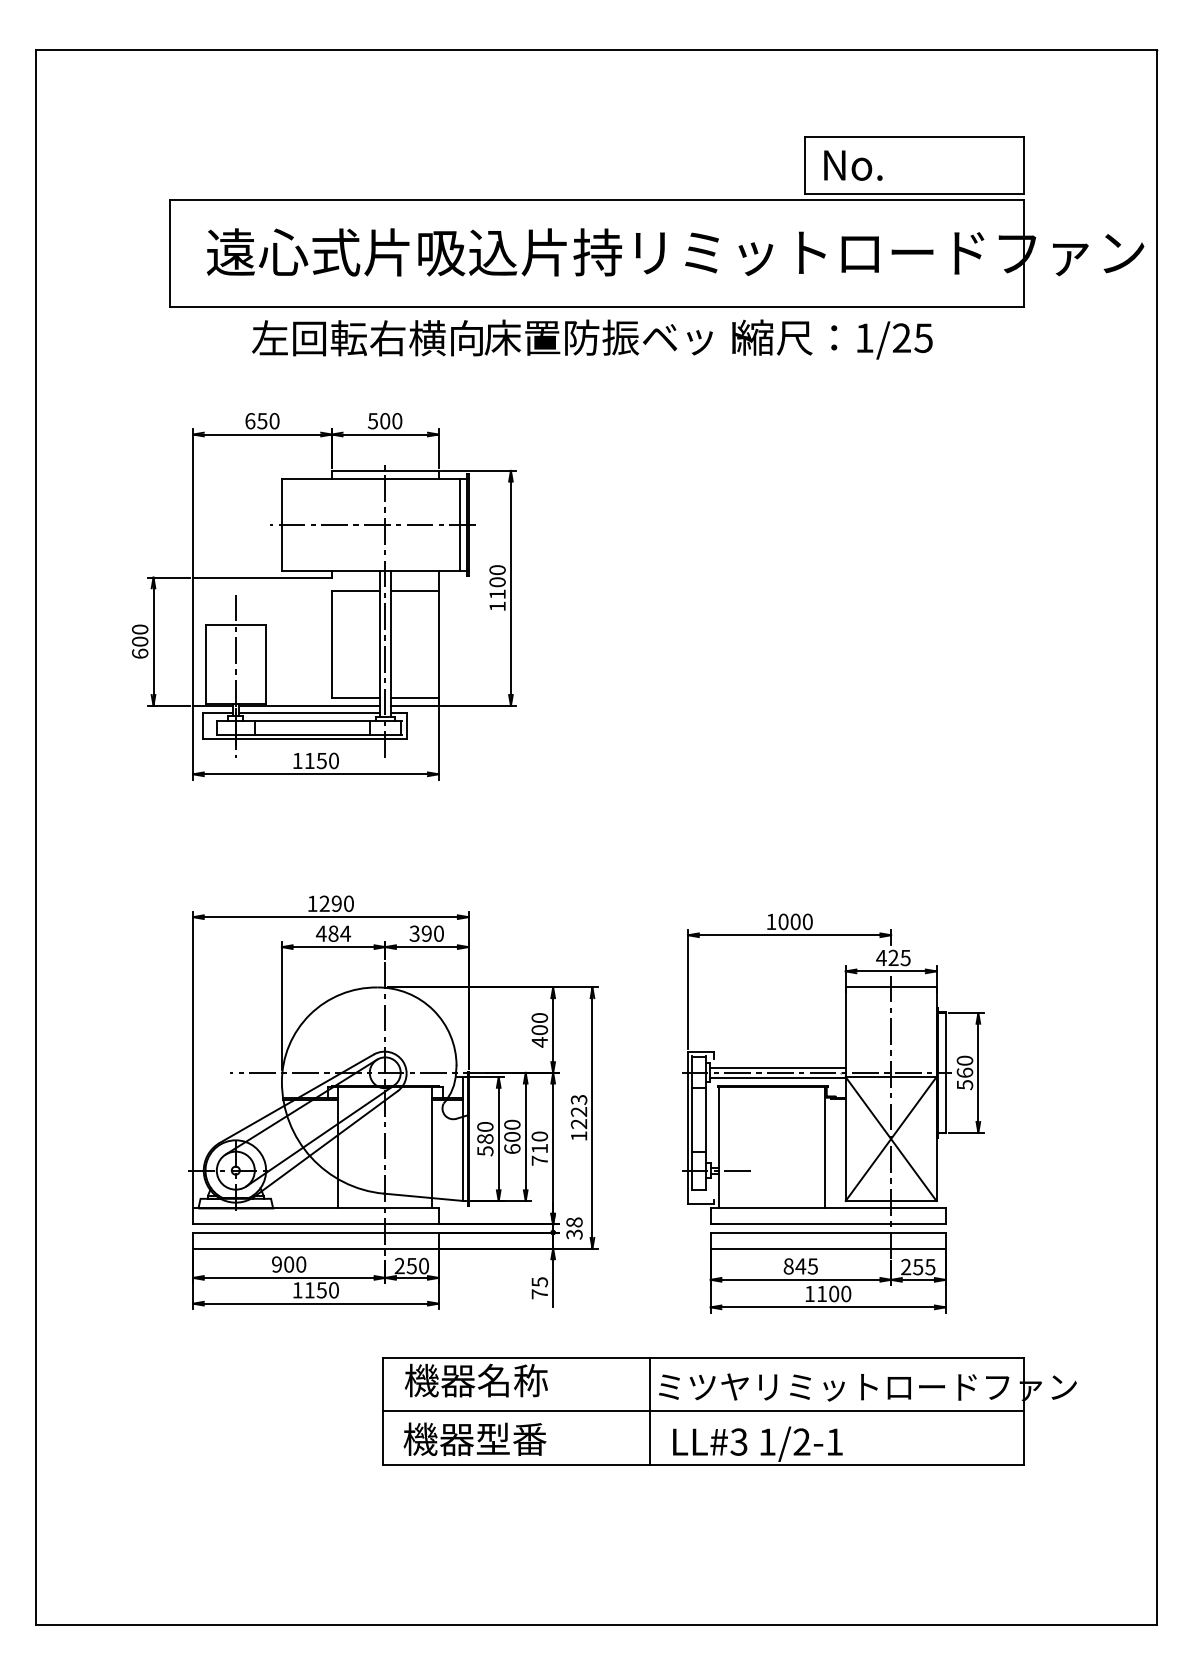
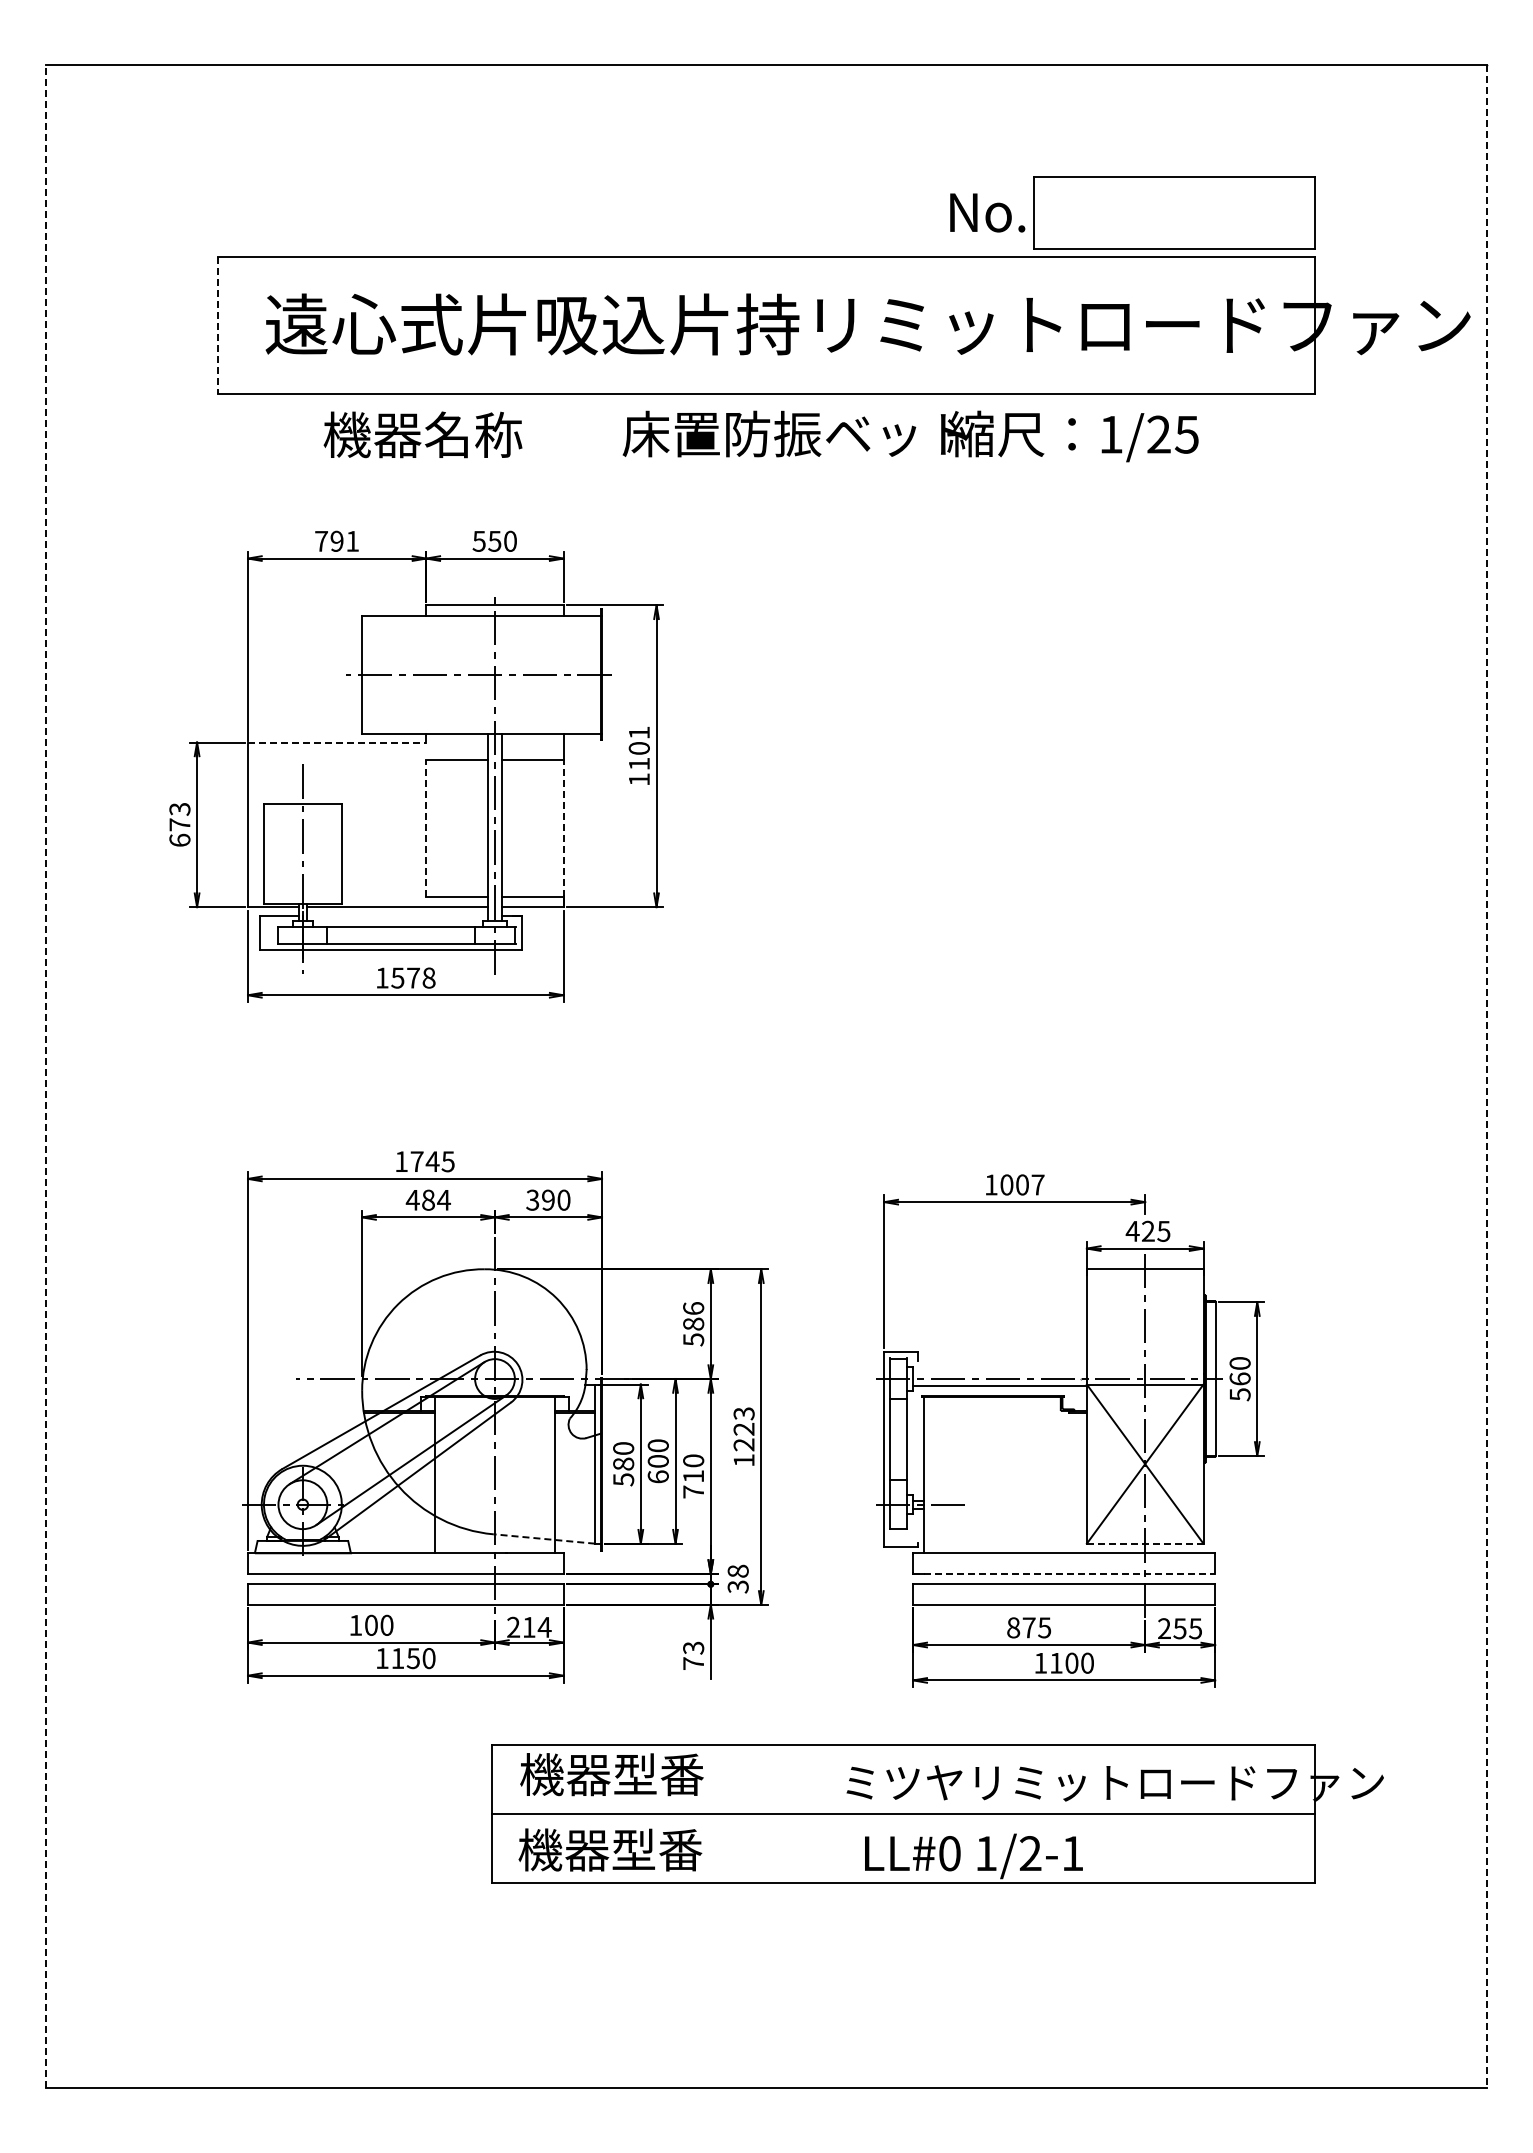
text: (853, 165) -> (987, 212), moved
line: (169, 253) -> (217, 325), solid -> dashed
text: (366, 338) -> (471, 434), 左回転右横向 -> 機器名称
text: (262, 420) -> (337, 540), 650 -> 791
text: (384, 420) -> (494, 540), 500 -> 550
line: (460, 524) -> (591, 674), removed
text: (496, 569) -> (638, 732), 1100 -> 1101
line: (262, 577) -> (337, 742), solid -> dashed
text: (139, 635) -> (179, 816), 600 -> 673
line: (331, 644) -> (426, 828), solid -> dashed
line: (438, 644) -> (563, 828), solid -> dashed
line: (309, 713) -> (397, 916), removed
text: (321, 760) -> (413, 977), 1150 -> 1578
line: (36, 837) -> (46, 1076), solid -> dashed
line: (1156, 837) -> (1486, 1076), solid -> dashed
text: (336, 903) -> (432, 1161), 1290 -> 1745
text: (807, 921) -> (1037, 1184), 1000 -> 1007
text: (539, 1030) -> (693, 1324), 400 -> 586
line: (777, 1067) -> (999, 1372), removed
line: (825, 1147) -> (1060, 1475), removed
line: (423, 1196) -> (543, 1538), solid -> dashed
line: (891, 1200) -> (1145, 1543), solid -> dashed
line: (828, 1224) -> (1064, 1573), solid -> dashed
text: (276, 1263) -> (355, 1624), 900 -> 100
text: (417, 1265) -> (536, 1626), 250 -> 214
text: (801, 1266) -> (1029, 1627), 845 -> 875
text: (539, 1281) -> (693, 1647), 75 -> 73
text: (513, 1380) -> (659, 1774), 機器名称 -> 機器型番
line: (650, 1410) -> (835, 1813), removed
text: (738, 1442) -> (949, 1853), LL#3 -> LL#0

